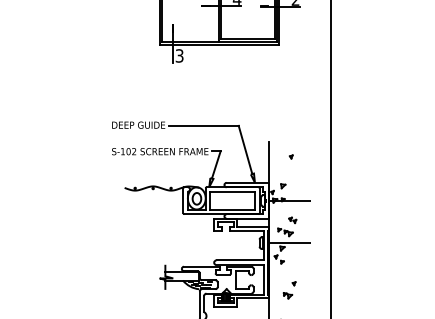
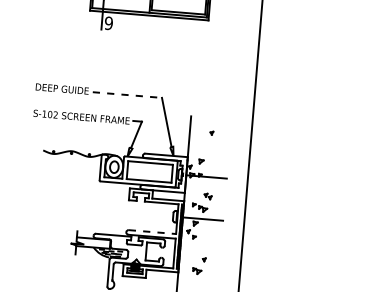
text: (179, 55) -> (108, 22), 3 -> 9
line: (204, 125) -> (127, 94), solid -> dashed
line: (240, 260) -> (152, 232), solid -> dashed

